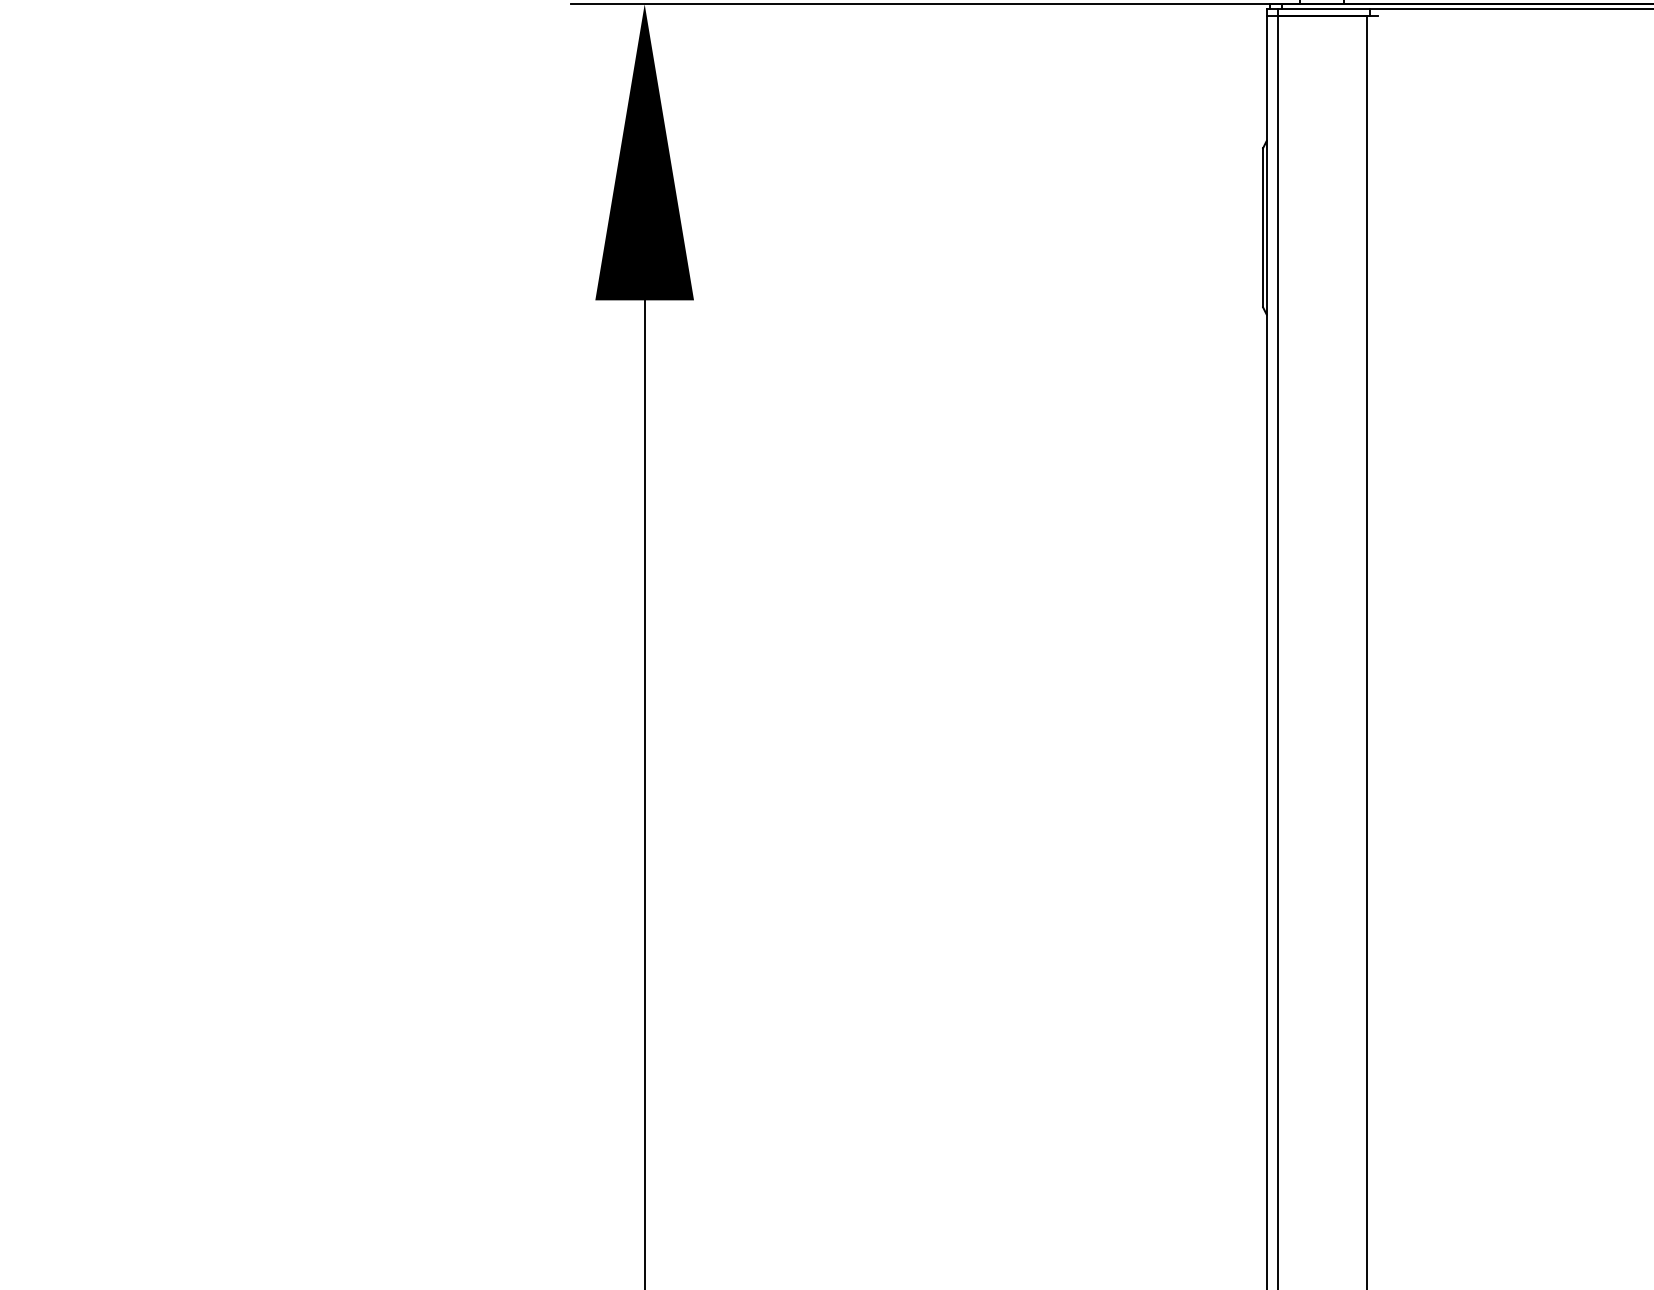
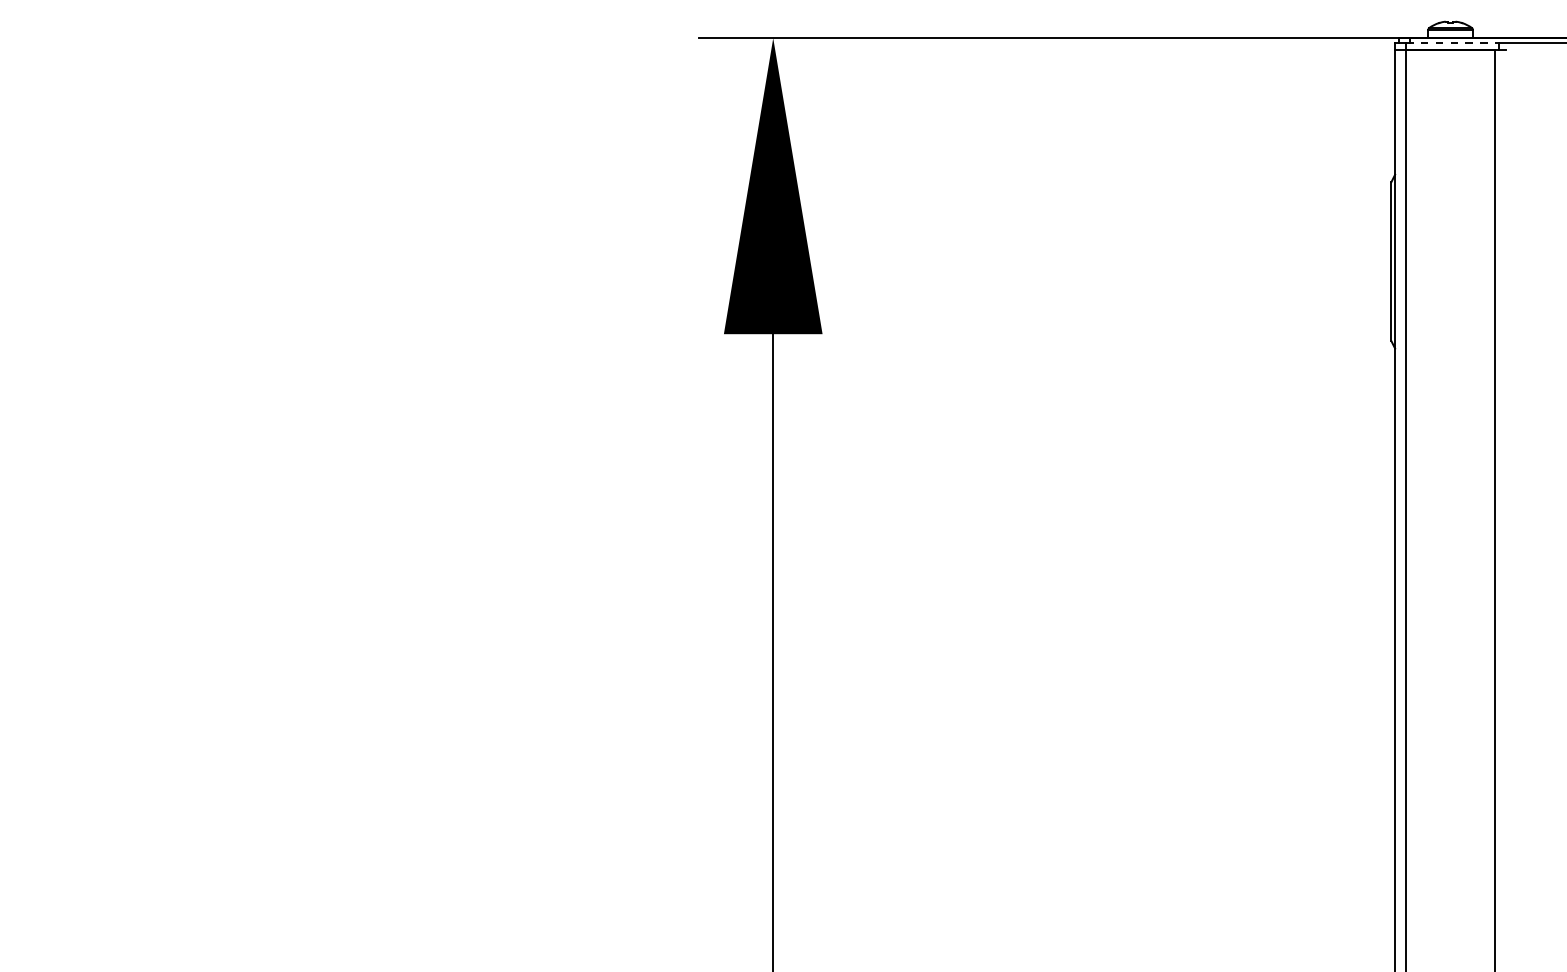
line: (1324, 8) -> (1452, 42), solid -> dashed

